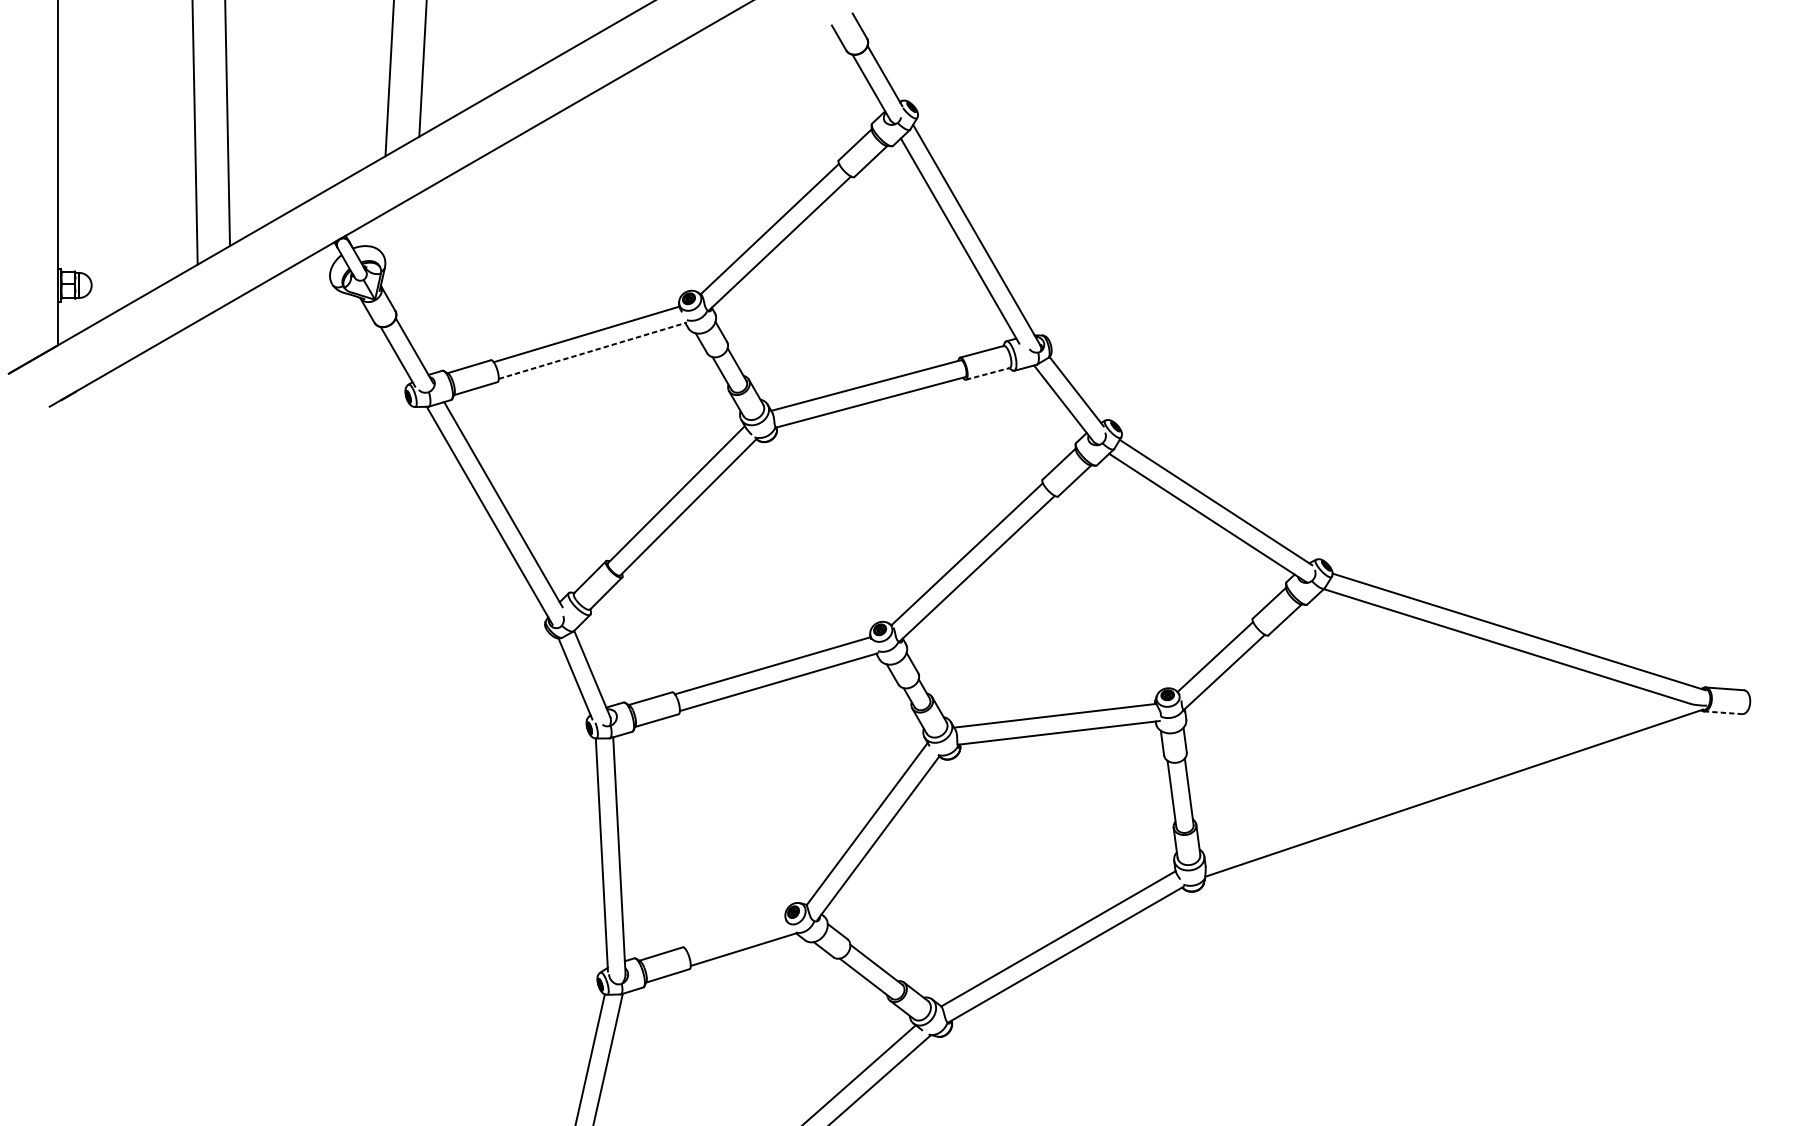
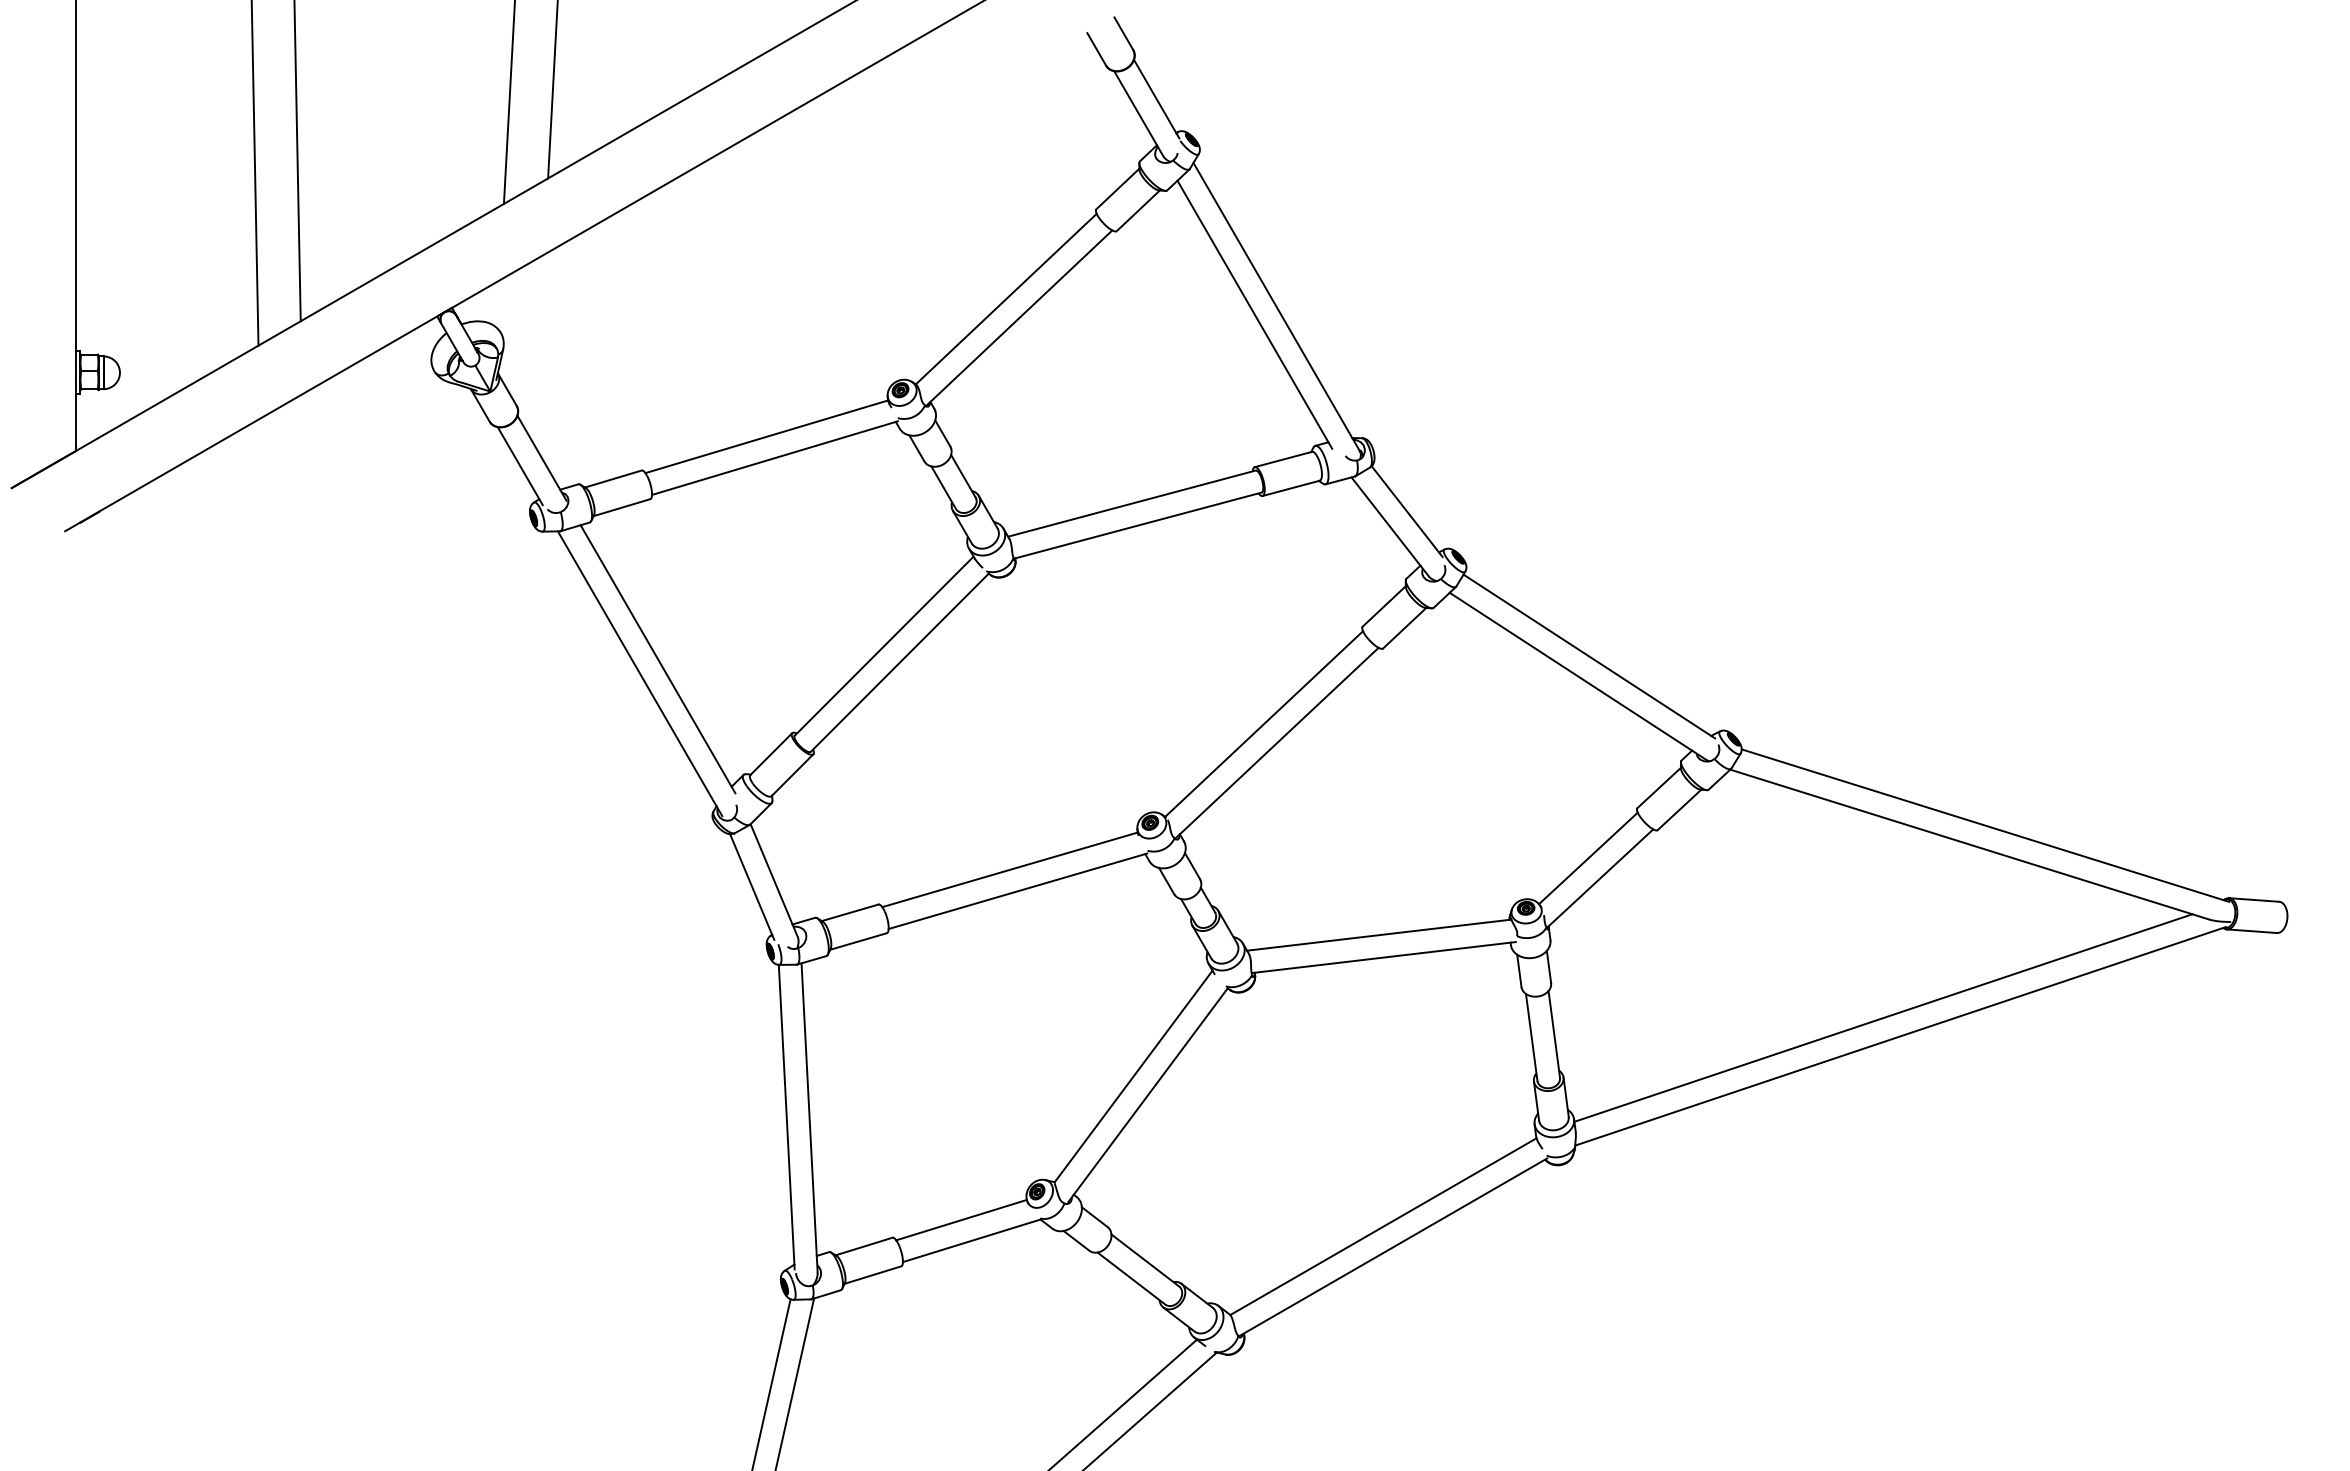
line: (593, 350) -> (775, 457), dashed -> solid
line: (988, 373) -> (1291, 488), dashed -> solid
line: (1723, 712) -> (2252, 931), dashed -> solid
line: (1441, 778) -> (1883, 1017), added
line: (735, 933) -> (961, 1219), added

